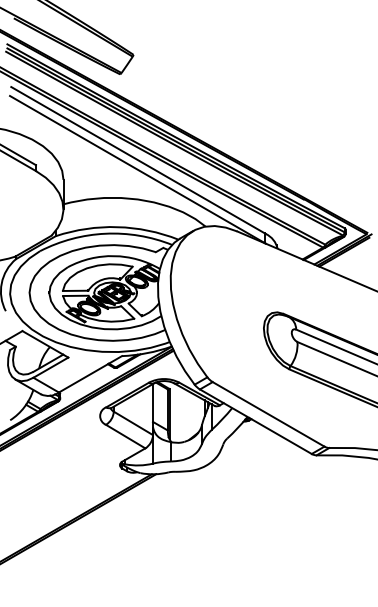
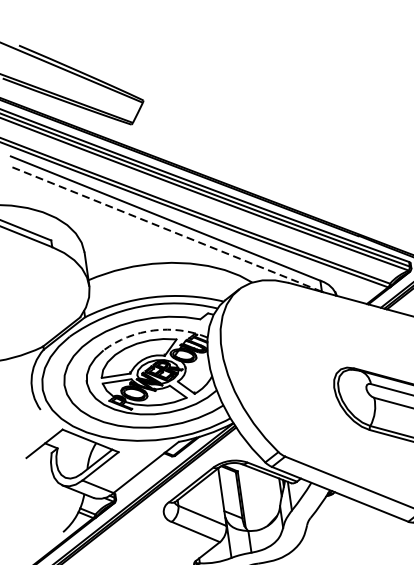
line: (137, 169) -> (166, 229), solid -> dashed
arc: (114, 256) -> (154, 330), solid -> dashed

